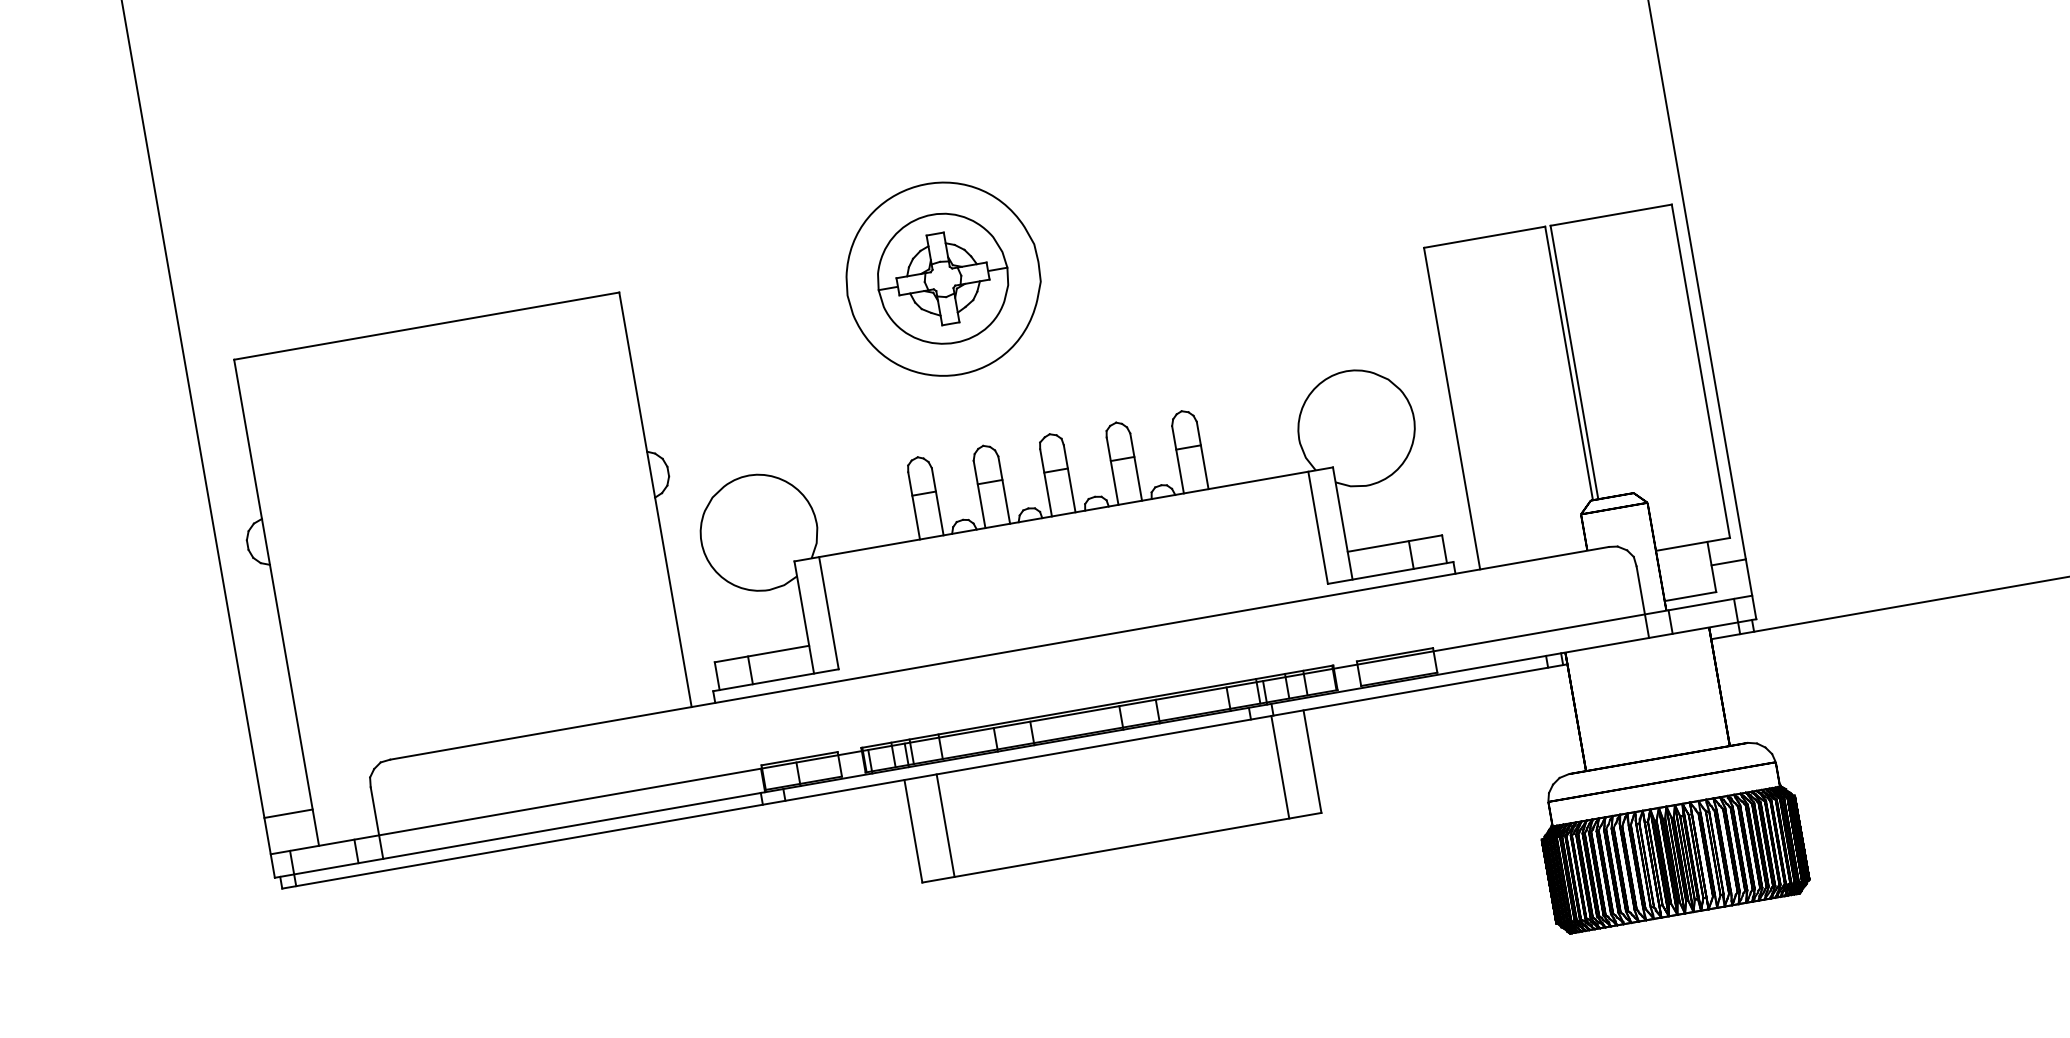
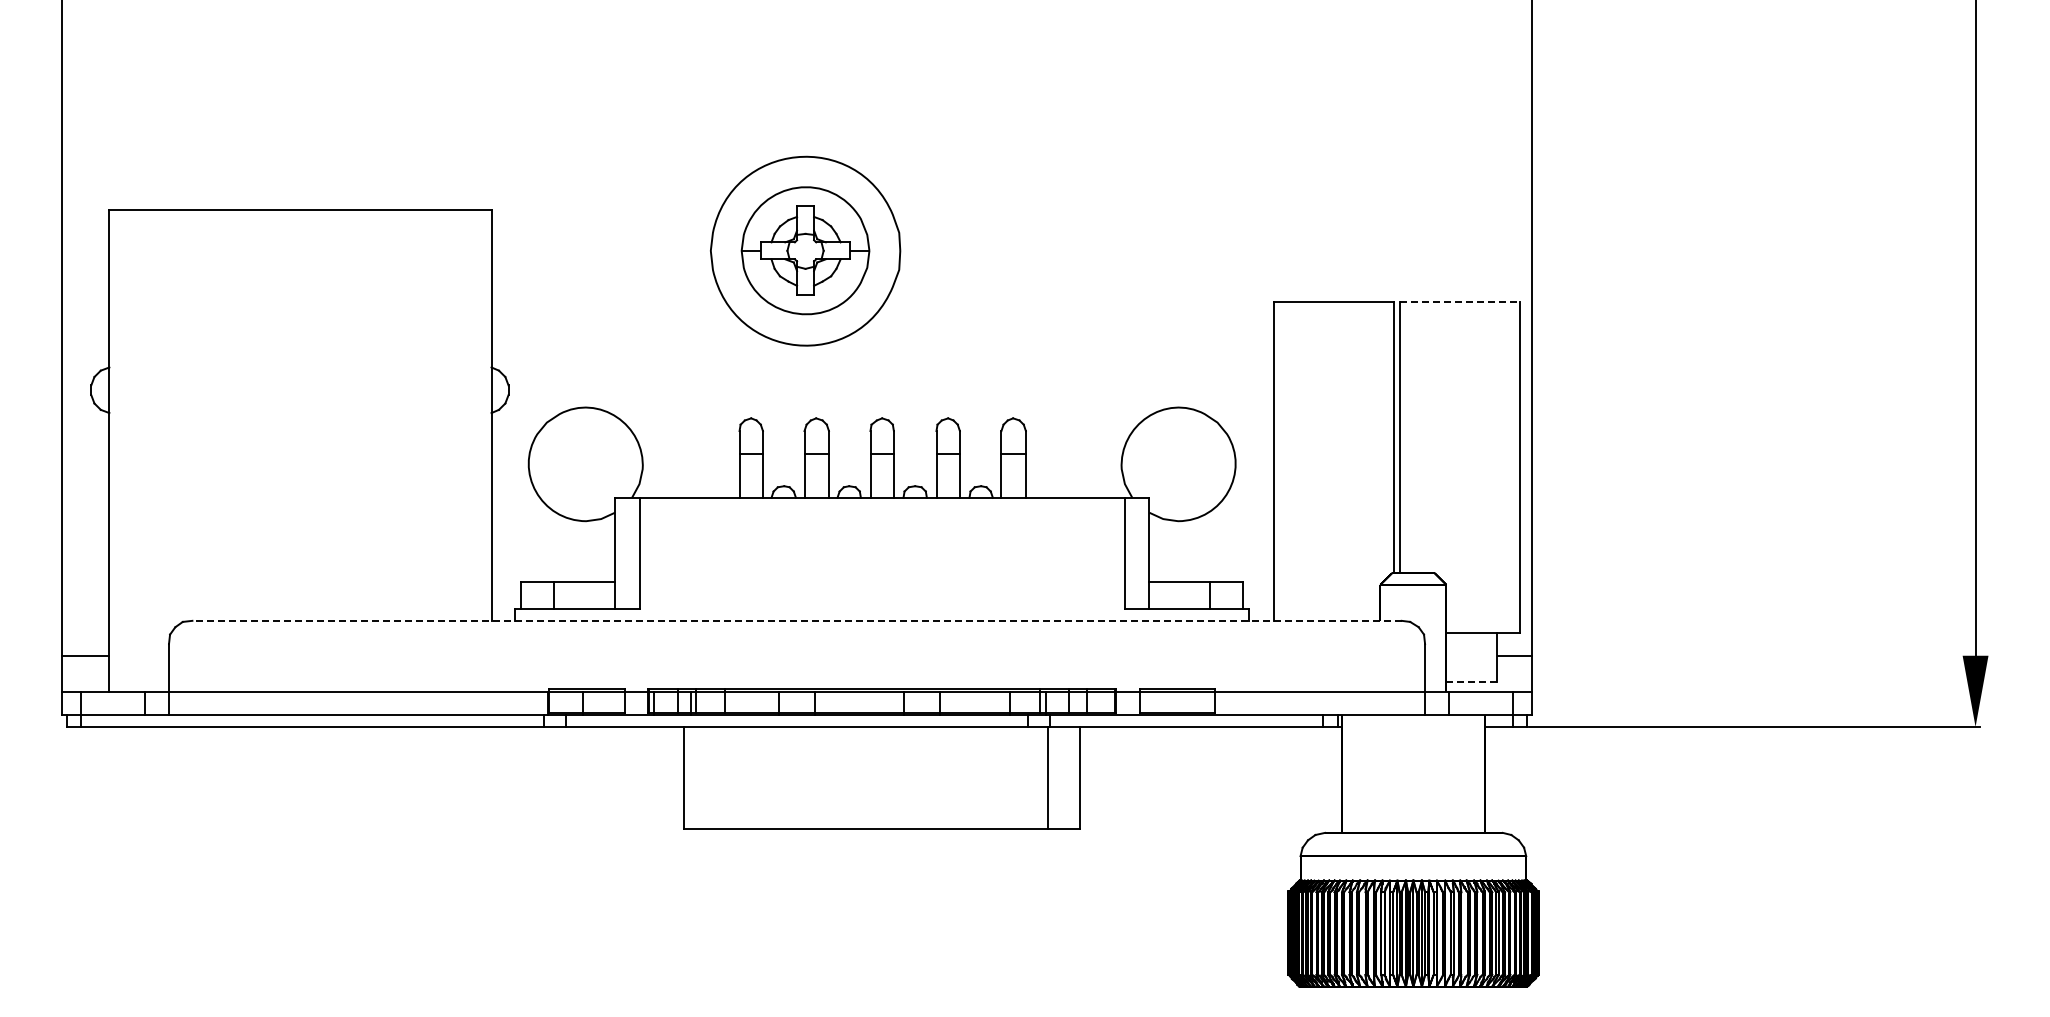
line: (1611, 214) -> (1460, 301), solid -> dashed
line: (1690, 596) -> (1471, 682), solid -> dashed
line: (999, 652) -> (797, 620), solid -> dashed
line: (945, 825) -> (716, 777), removed

